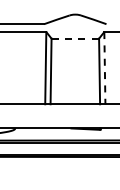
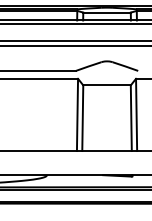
line: (75, 38) -> (107, 85), dashed -> solid
line: (104, 68) -> (136, 115), dashed -> solid

